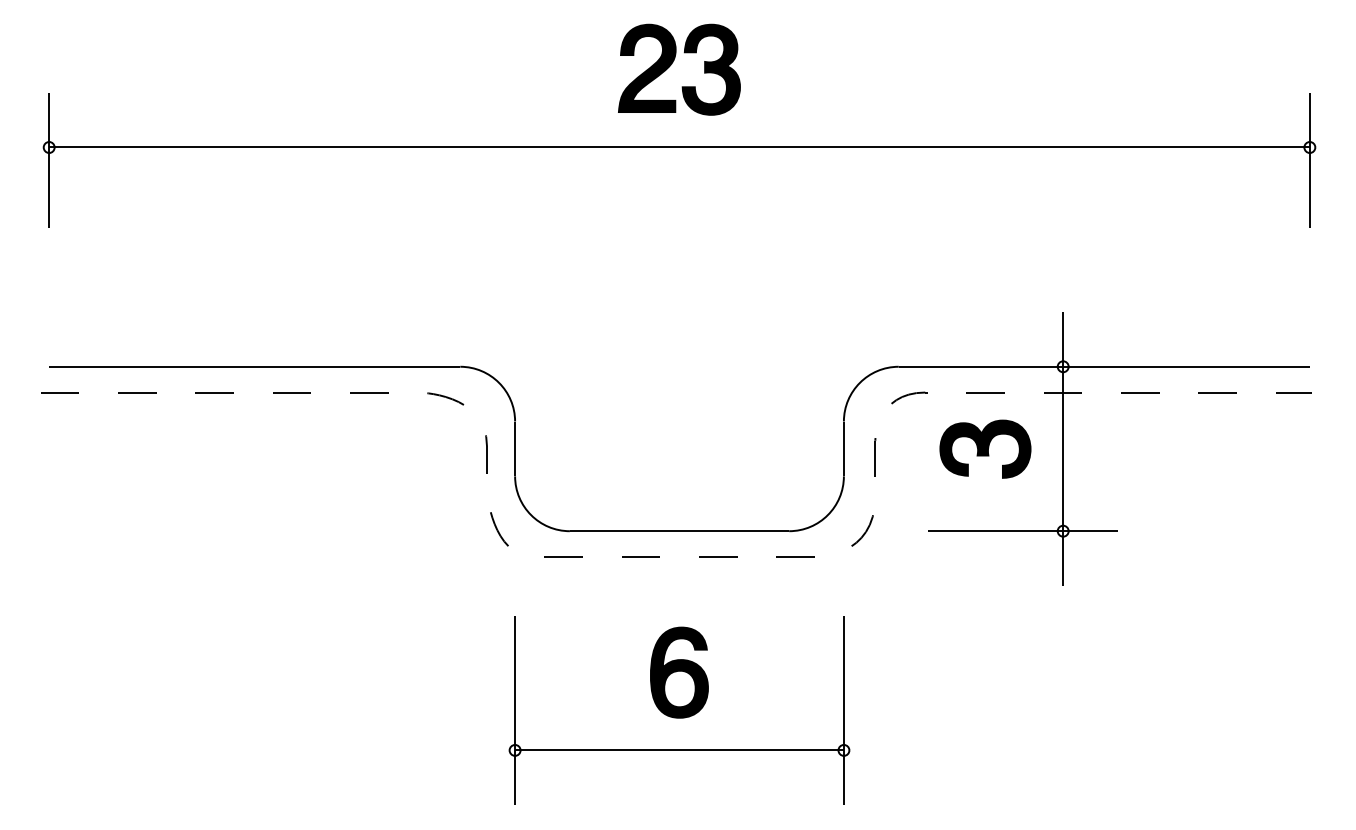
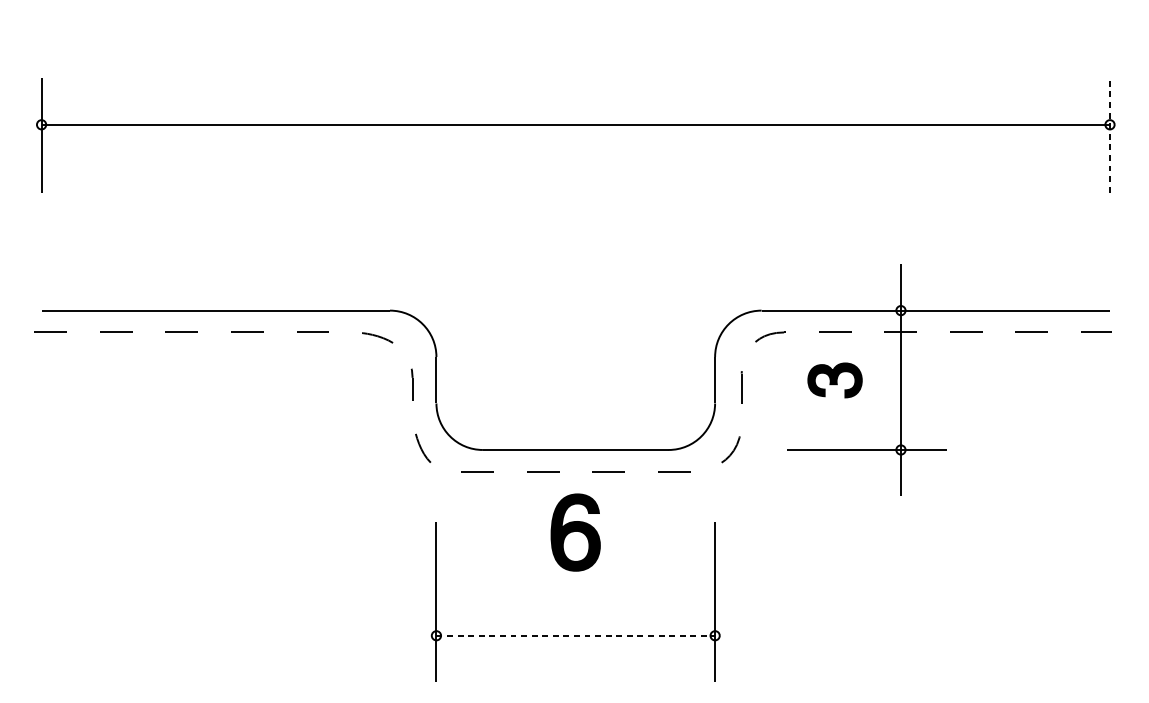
part: (671, 65) -> (568, 55), removed
line: (1309, 159) -> (1109, 134), solid -> dashed
part: (985, 448) -> (835, 379), size x0.7
part: (679, 672) -> (575, 532), moved
line: (680, 750) -> (576, 635), solid -> dashed

